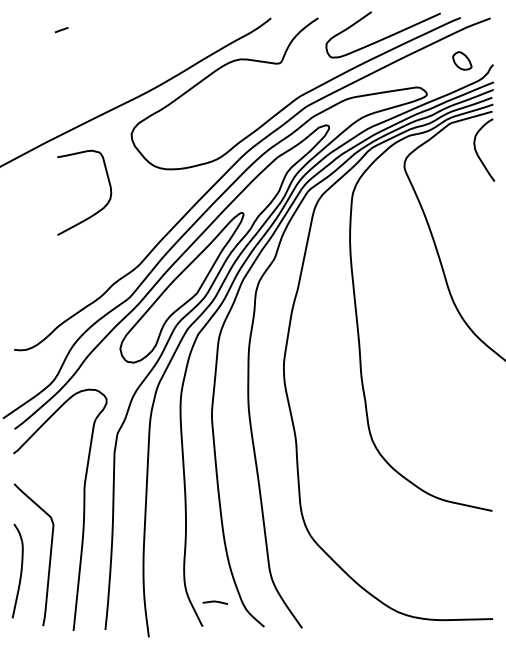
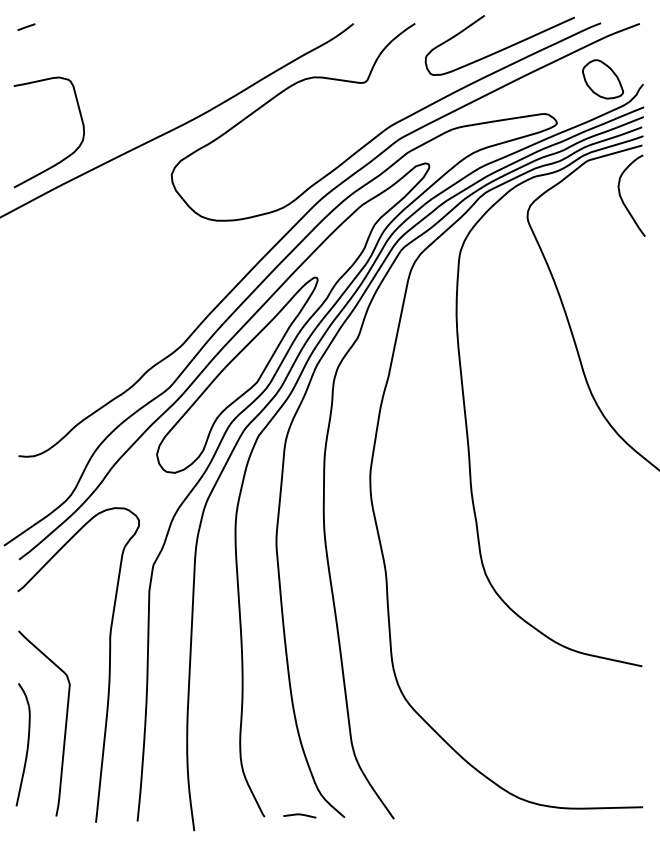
line: (61, 29) -> (26, 26), moved
part: (461, 61) -> (602, 79), size x1.67
curve: (97, 211) -> (66, 156), moved
curve: (215, 602) -> (299, 815), moved

